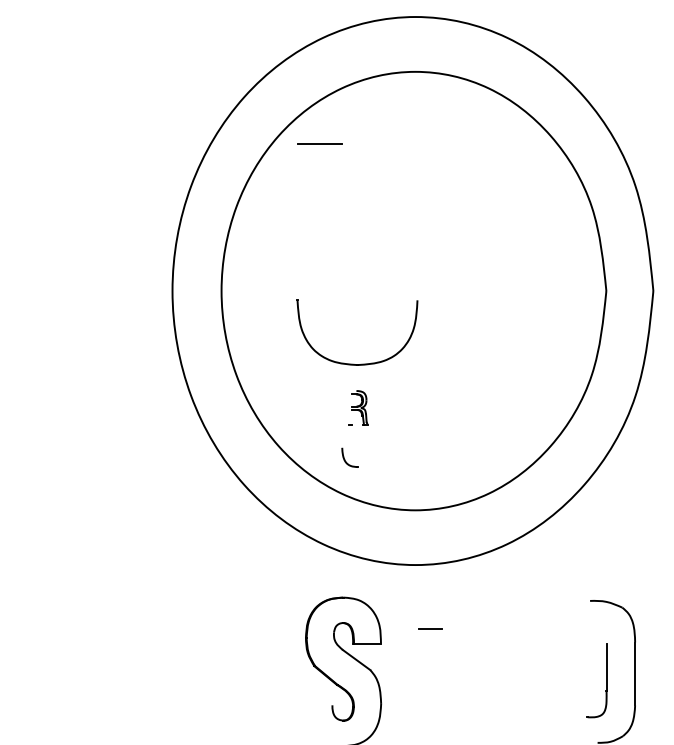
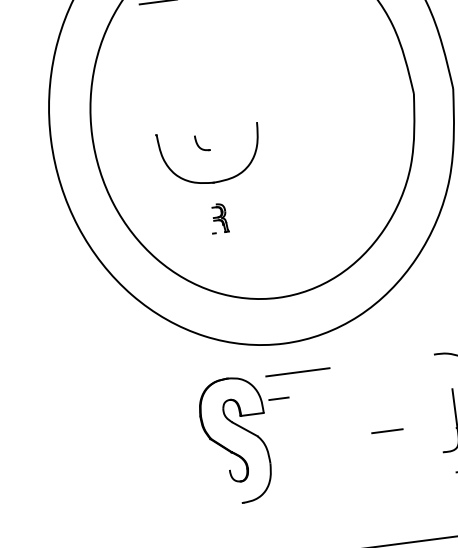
part: (349, 457) -> (201, 142), moved
line: (427, 600) -> (297, 371), added
line: (430, 628) -> (279, 398), moved
line: (523, 683) -> (387, 430), added

